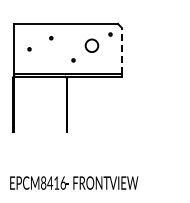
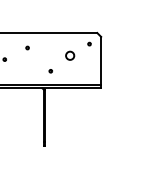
circle: (91, 45) -> (69, 55), size x0.62
line: (121, 50) -> (101, 60), dashed -> solid

